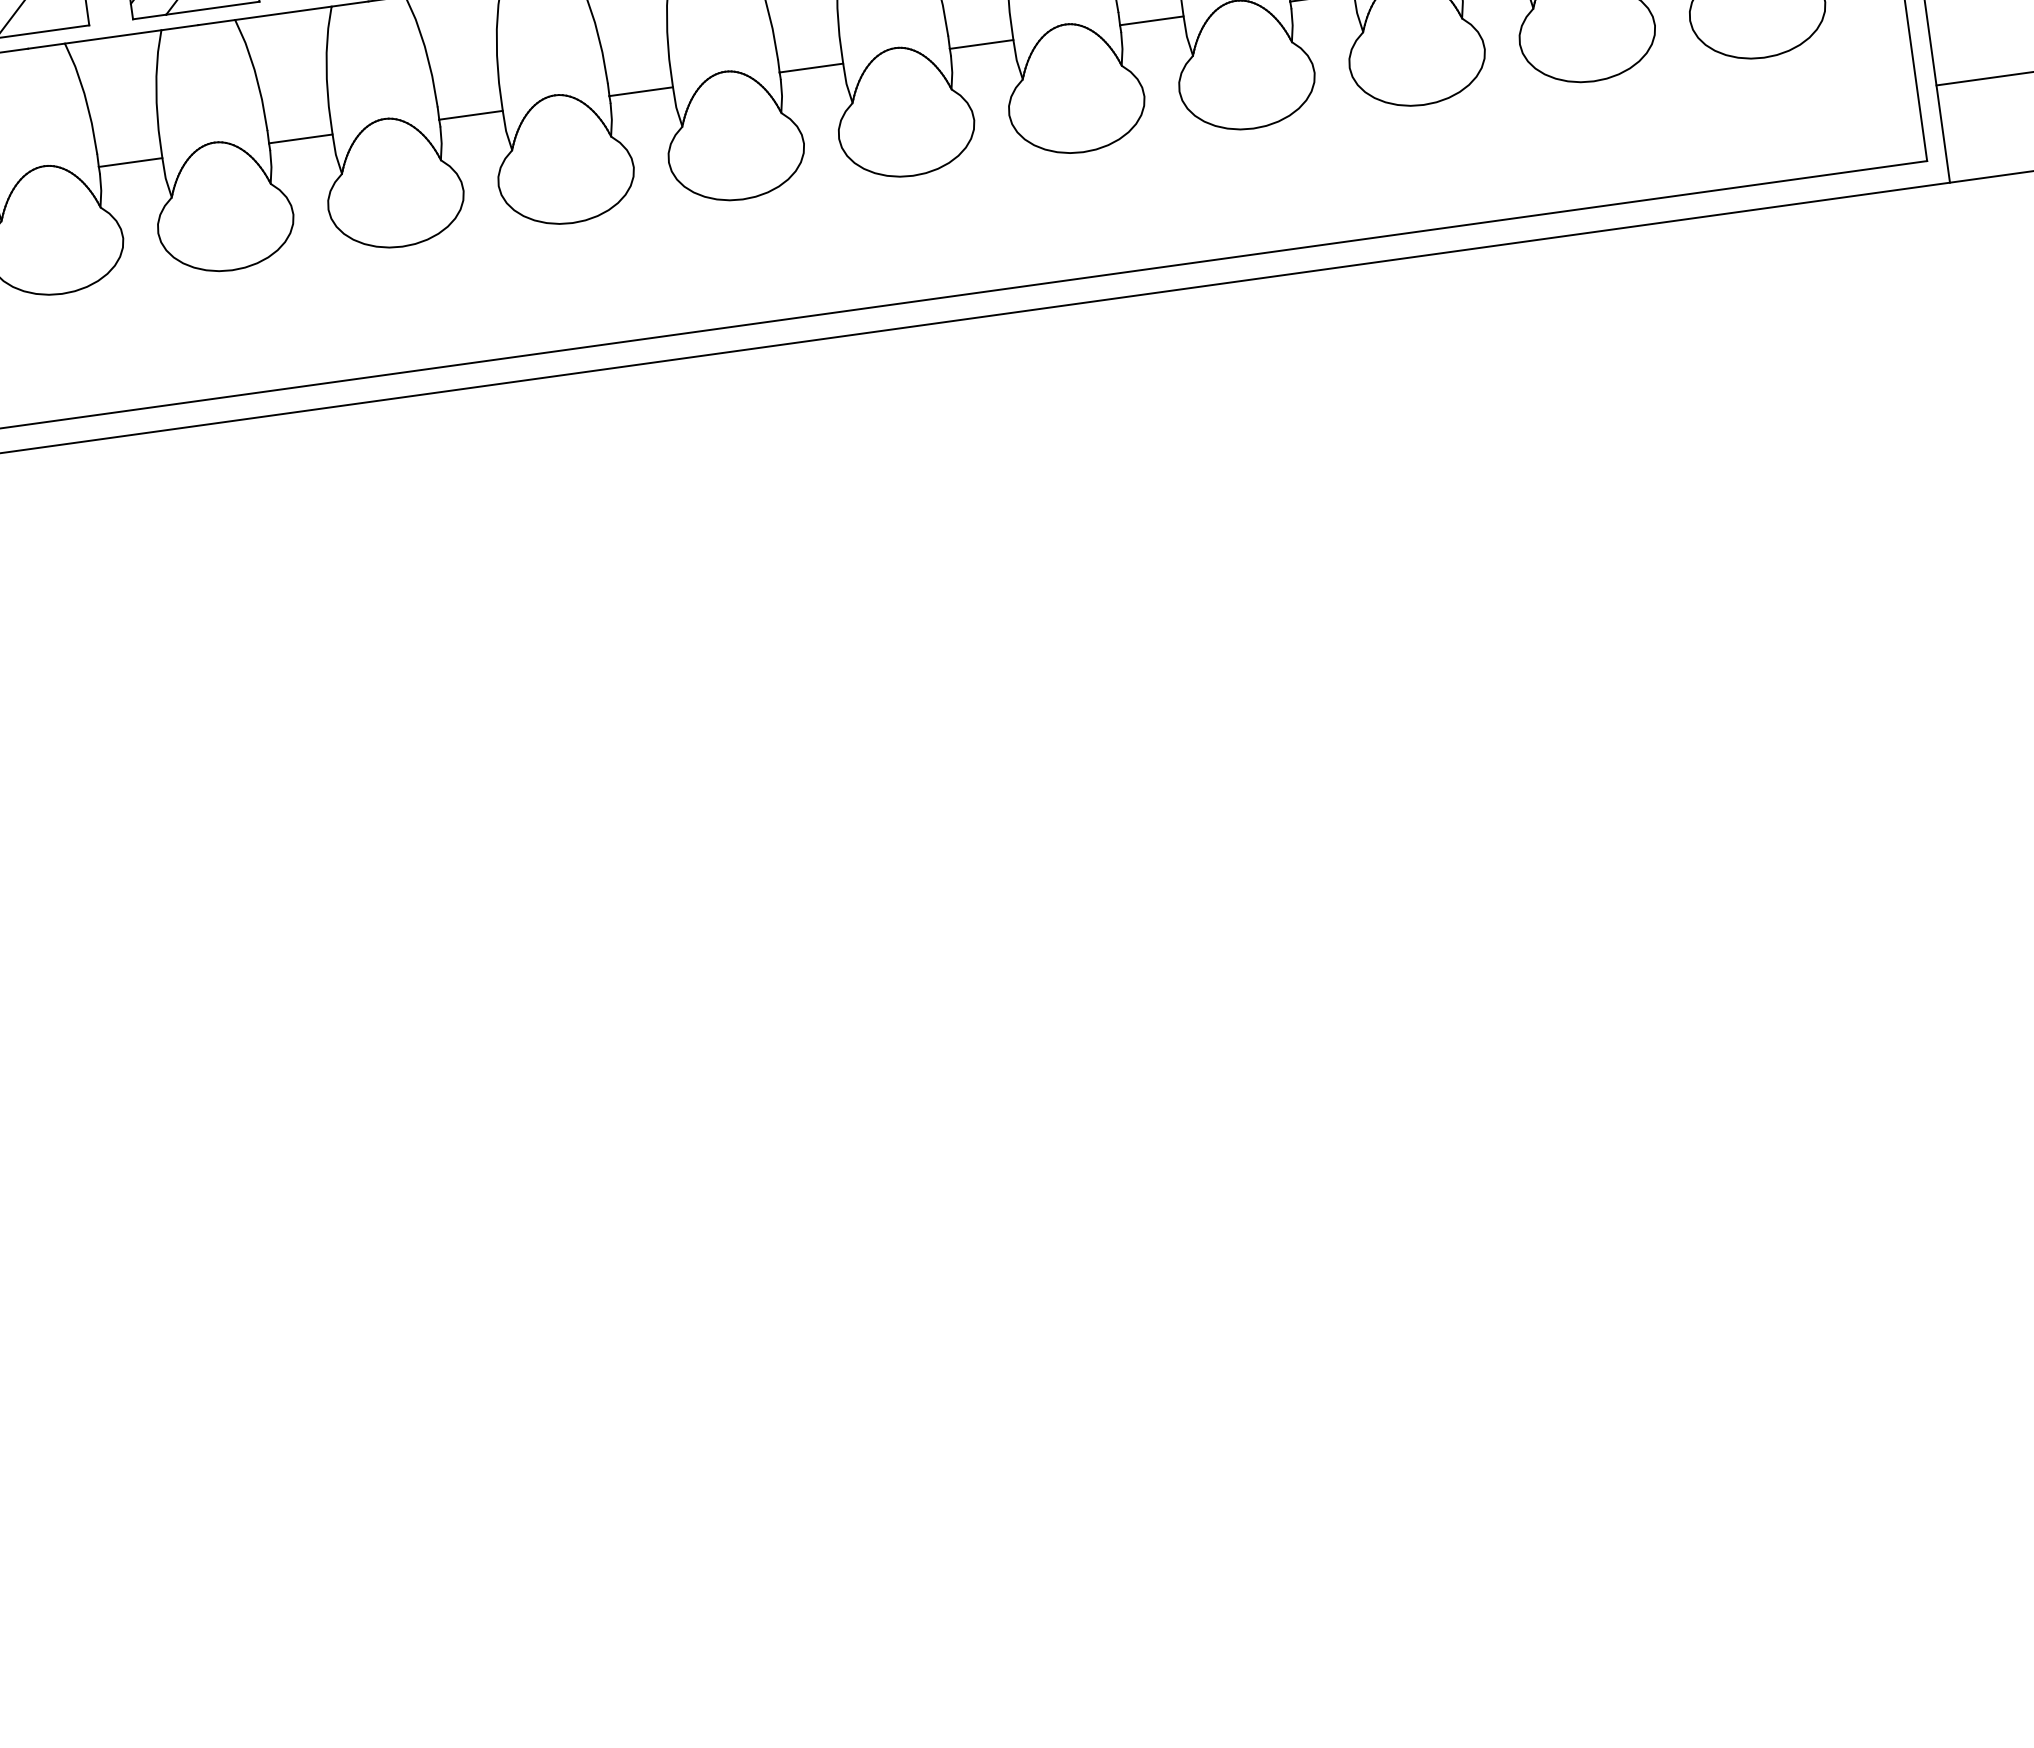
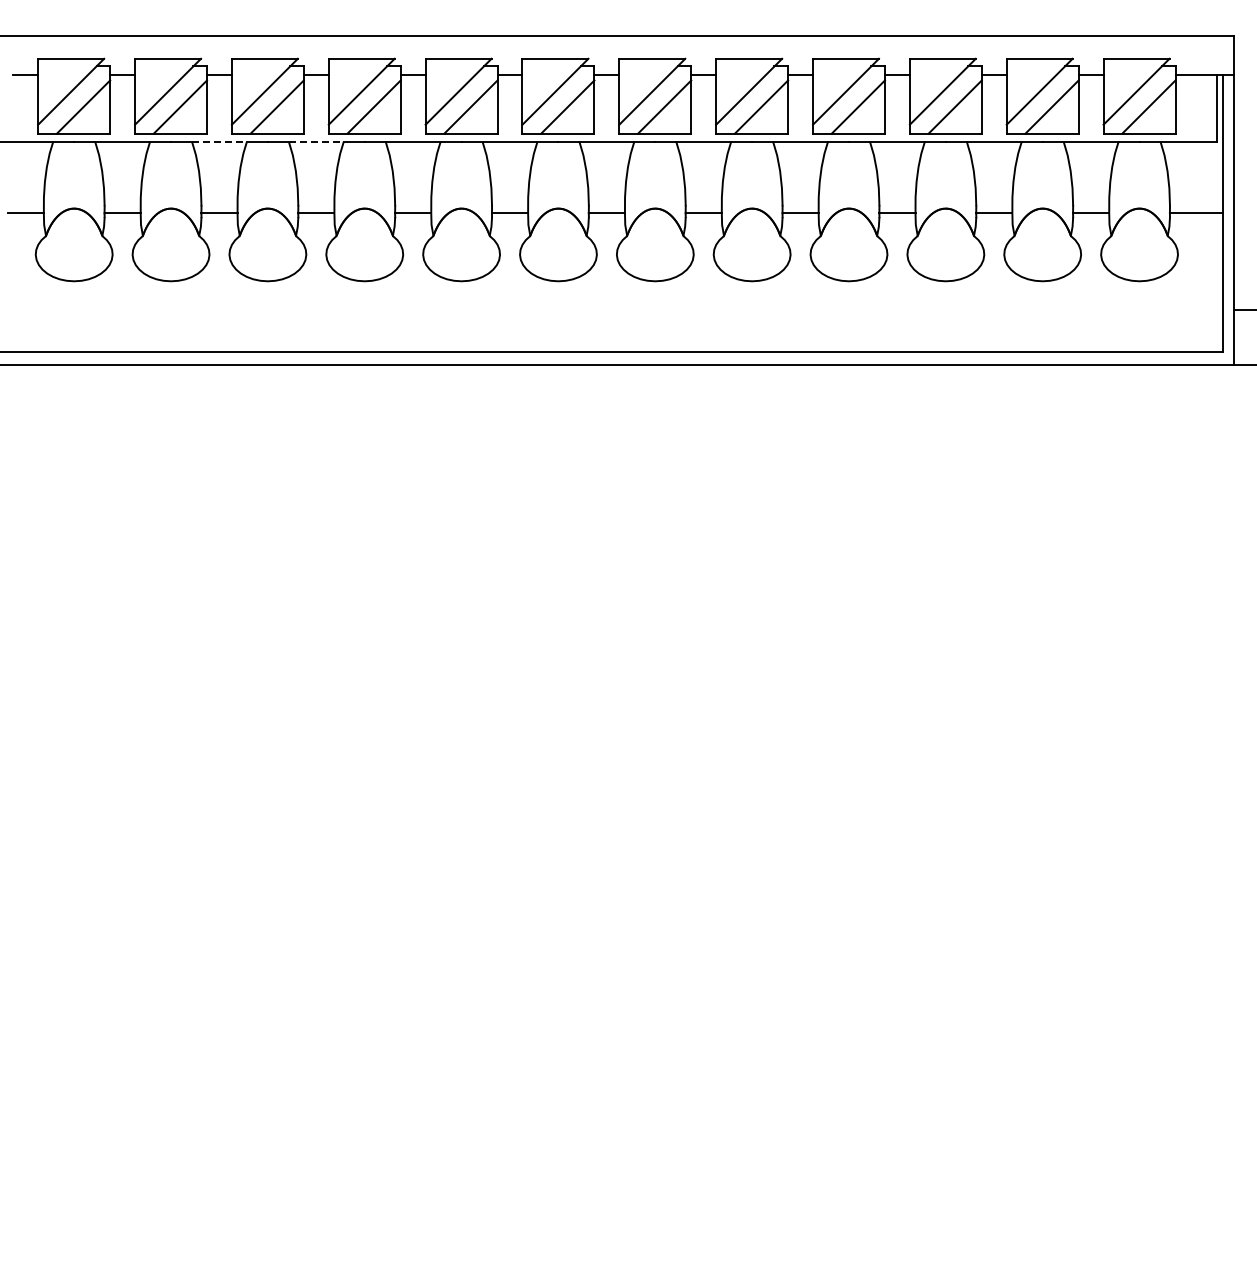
line: (283, 12) -> (316, 141), solid -> dashed
line: (113, 36) -> (219, 141), solid -> dashed

